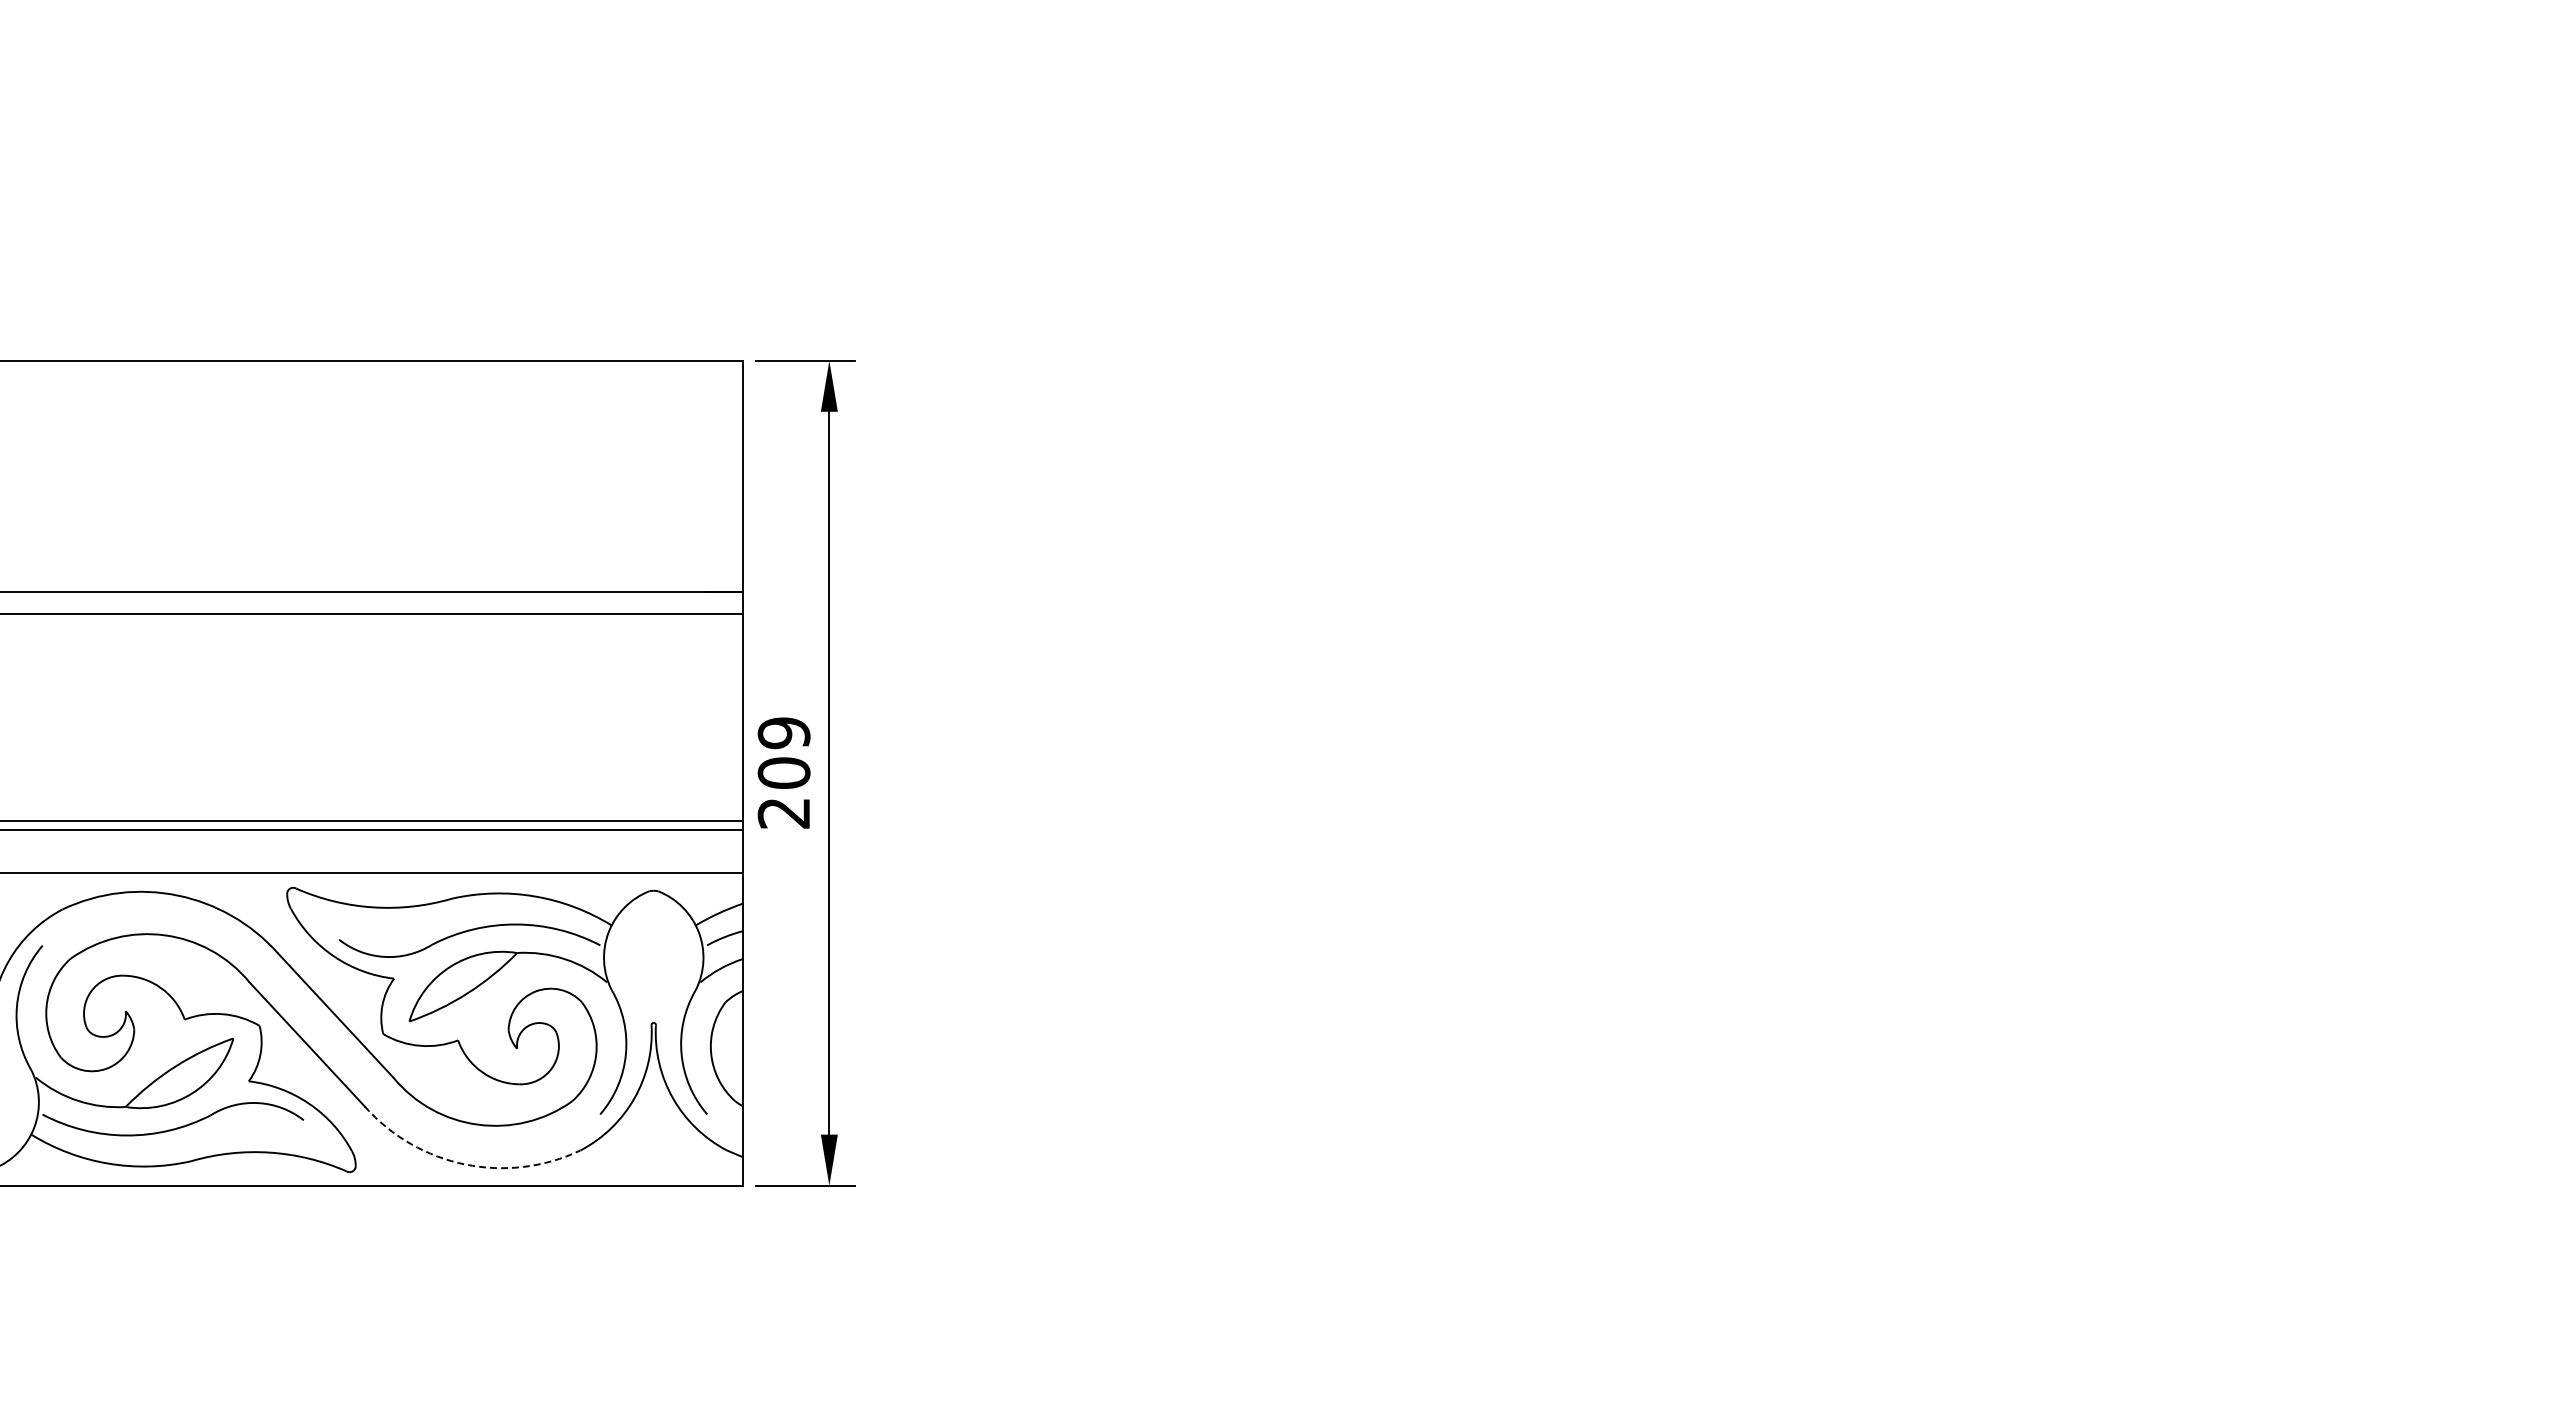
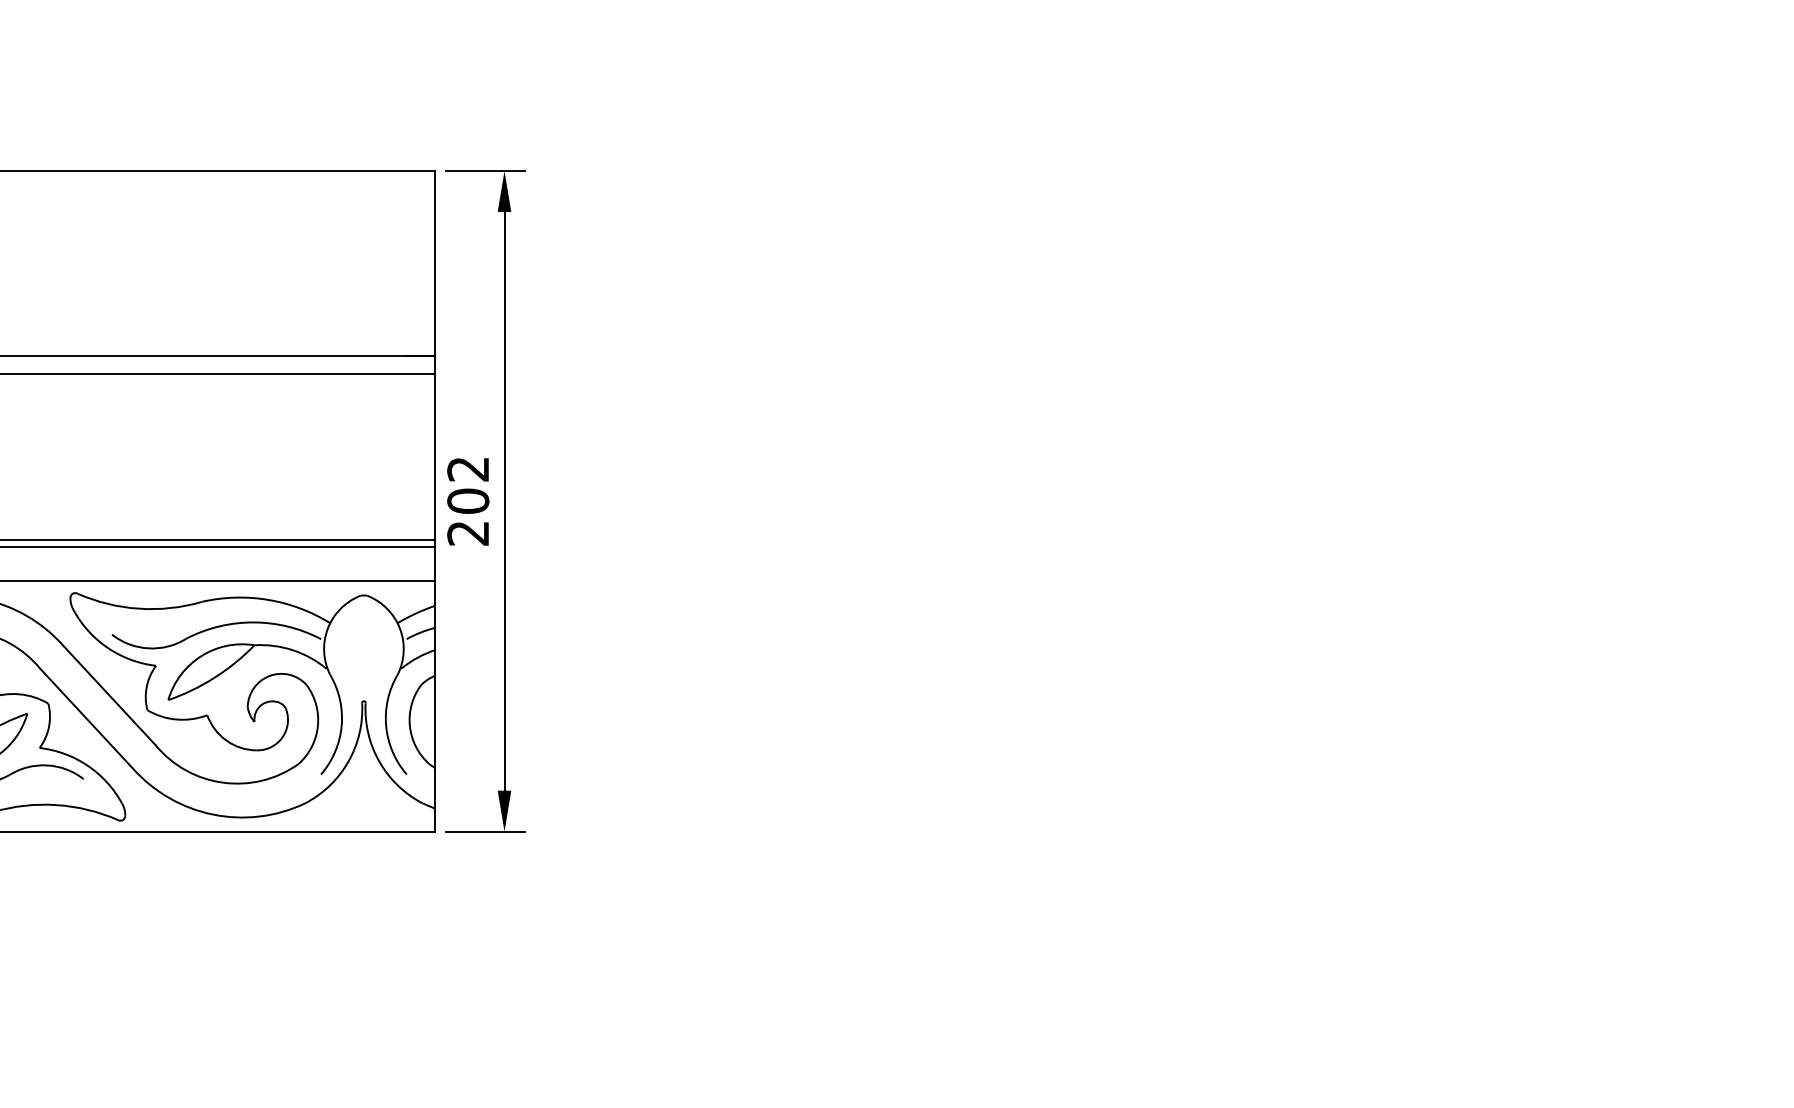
text: (783, 733) -> (467, 469), 209 -> 202
arc: (465, 1164) -> (213, 814), dashed -> solid

